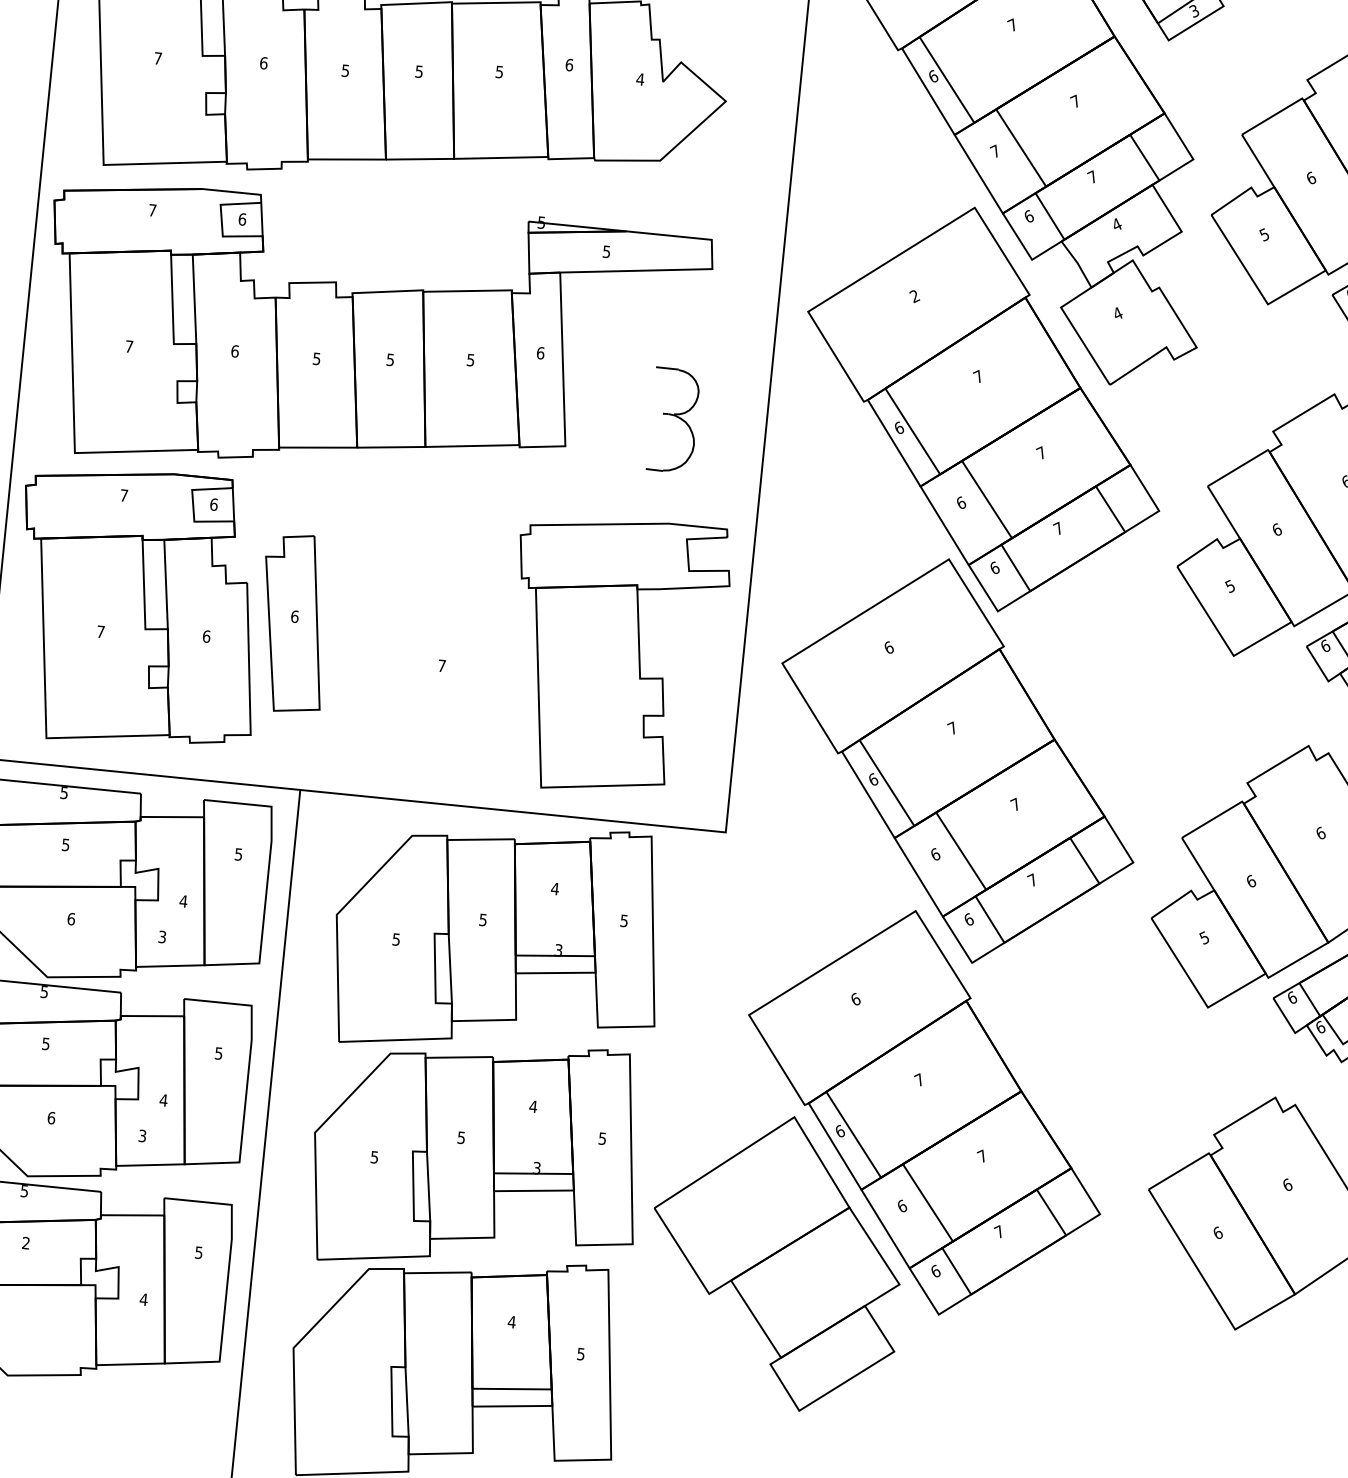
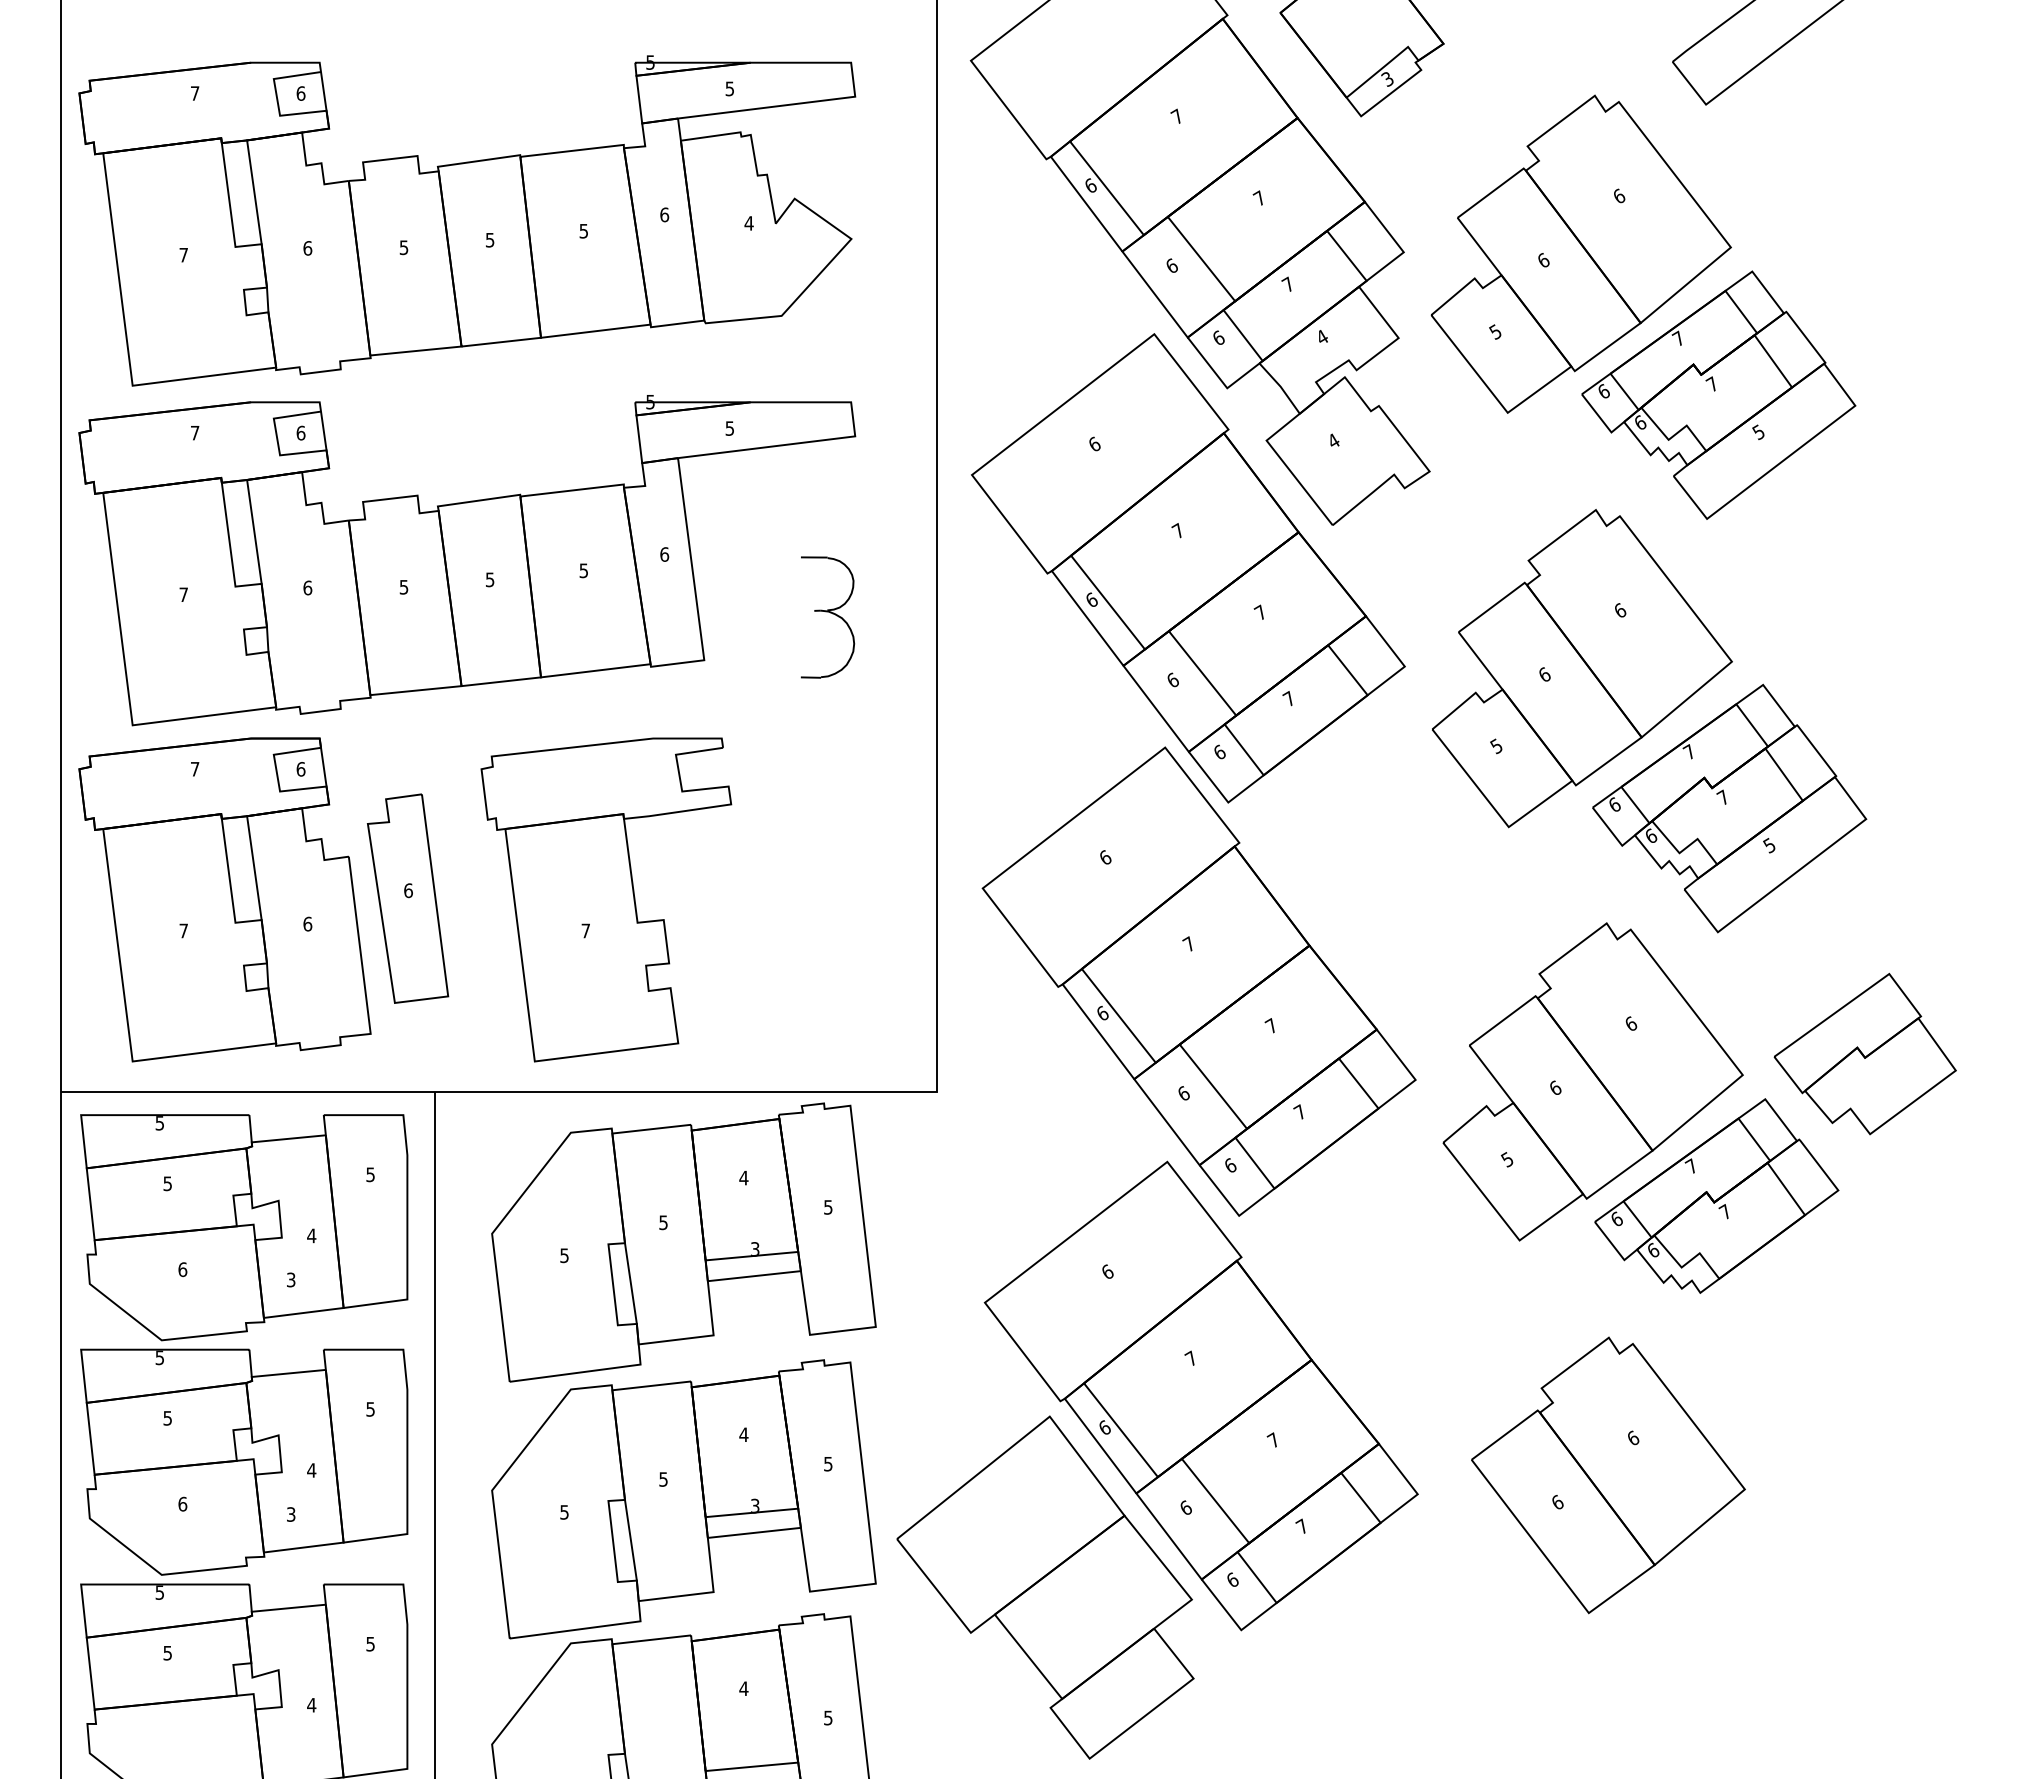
text: (995, 150) -> (1171, 265), 7 -> 6
text: (914, 296) -> (1094, 444), 2 -> 6
part: (615, 656) -> (606, 899), moved
text: (25, 1242) -> (167, 1652), 2 -> 5

